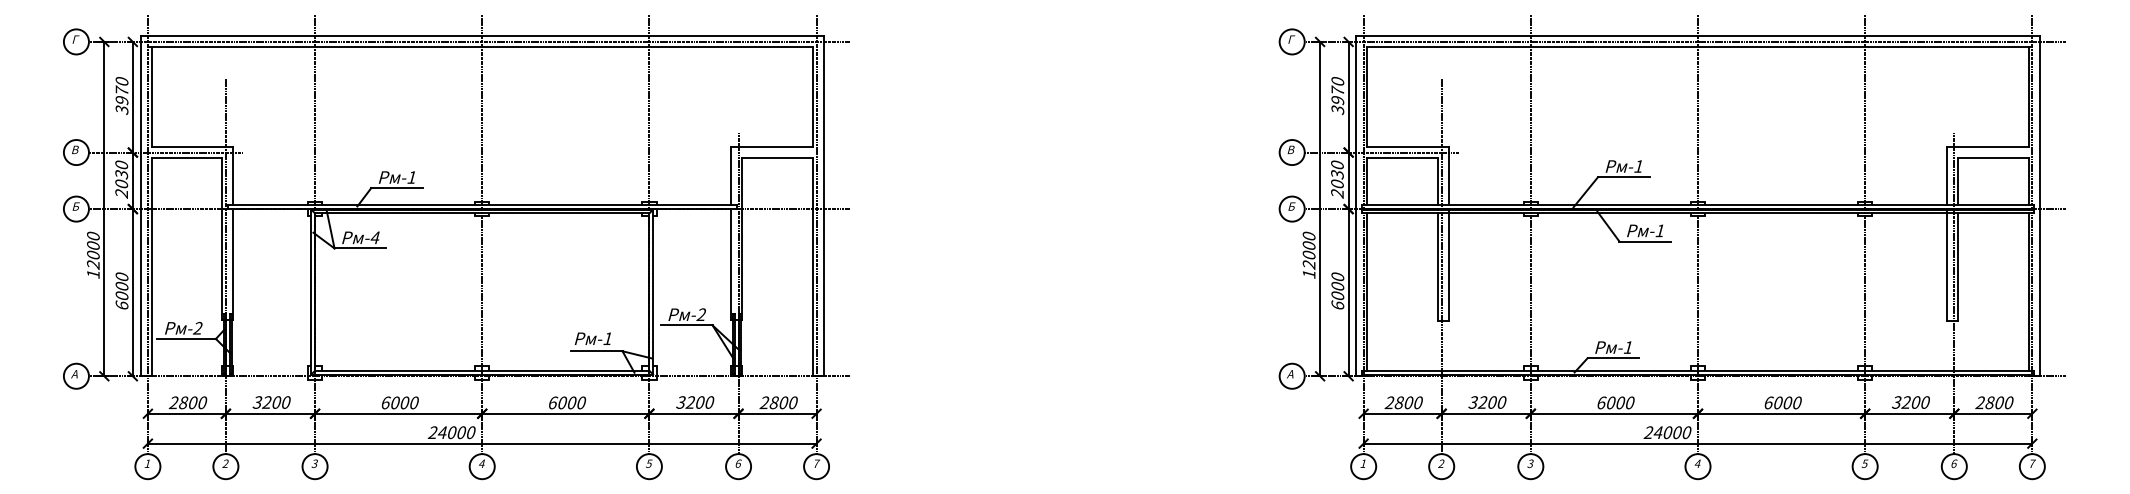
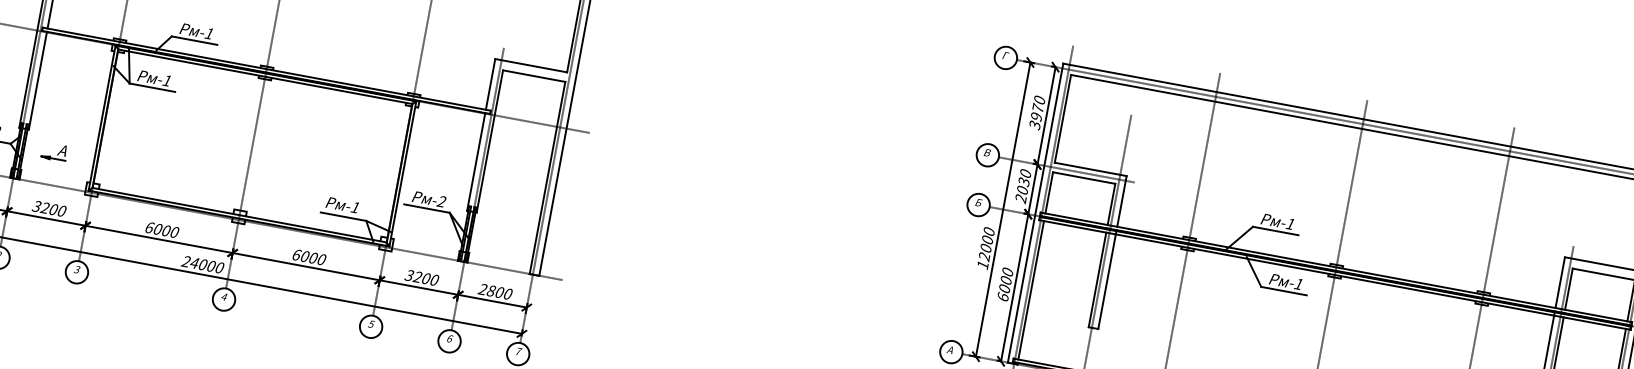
text: (374, 237) -> (166, 80), -4 -> -1
part: (265, 338) -> (54, 151), added

